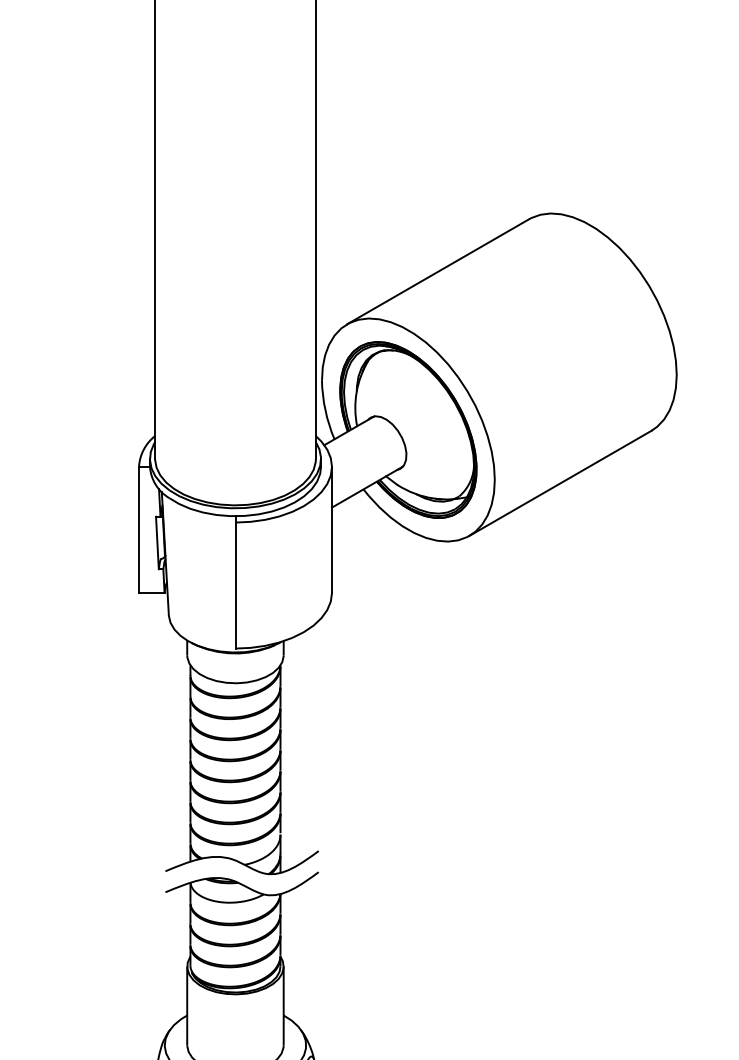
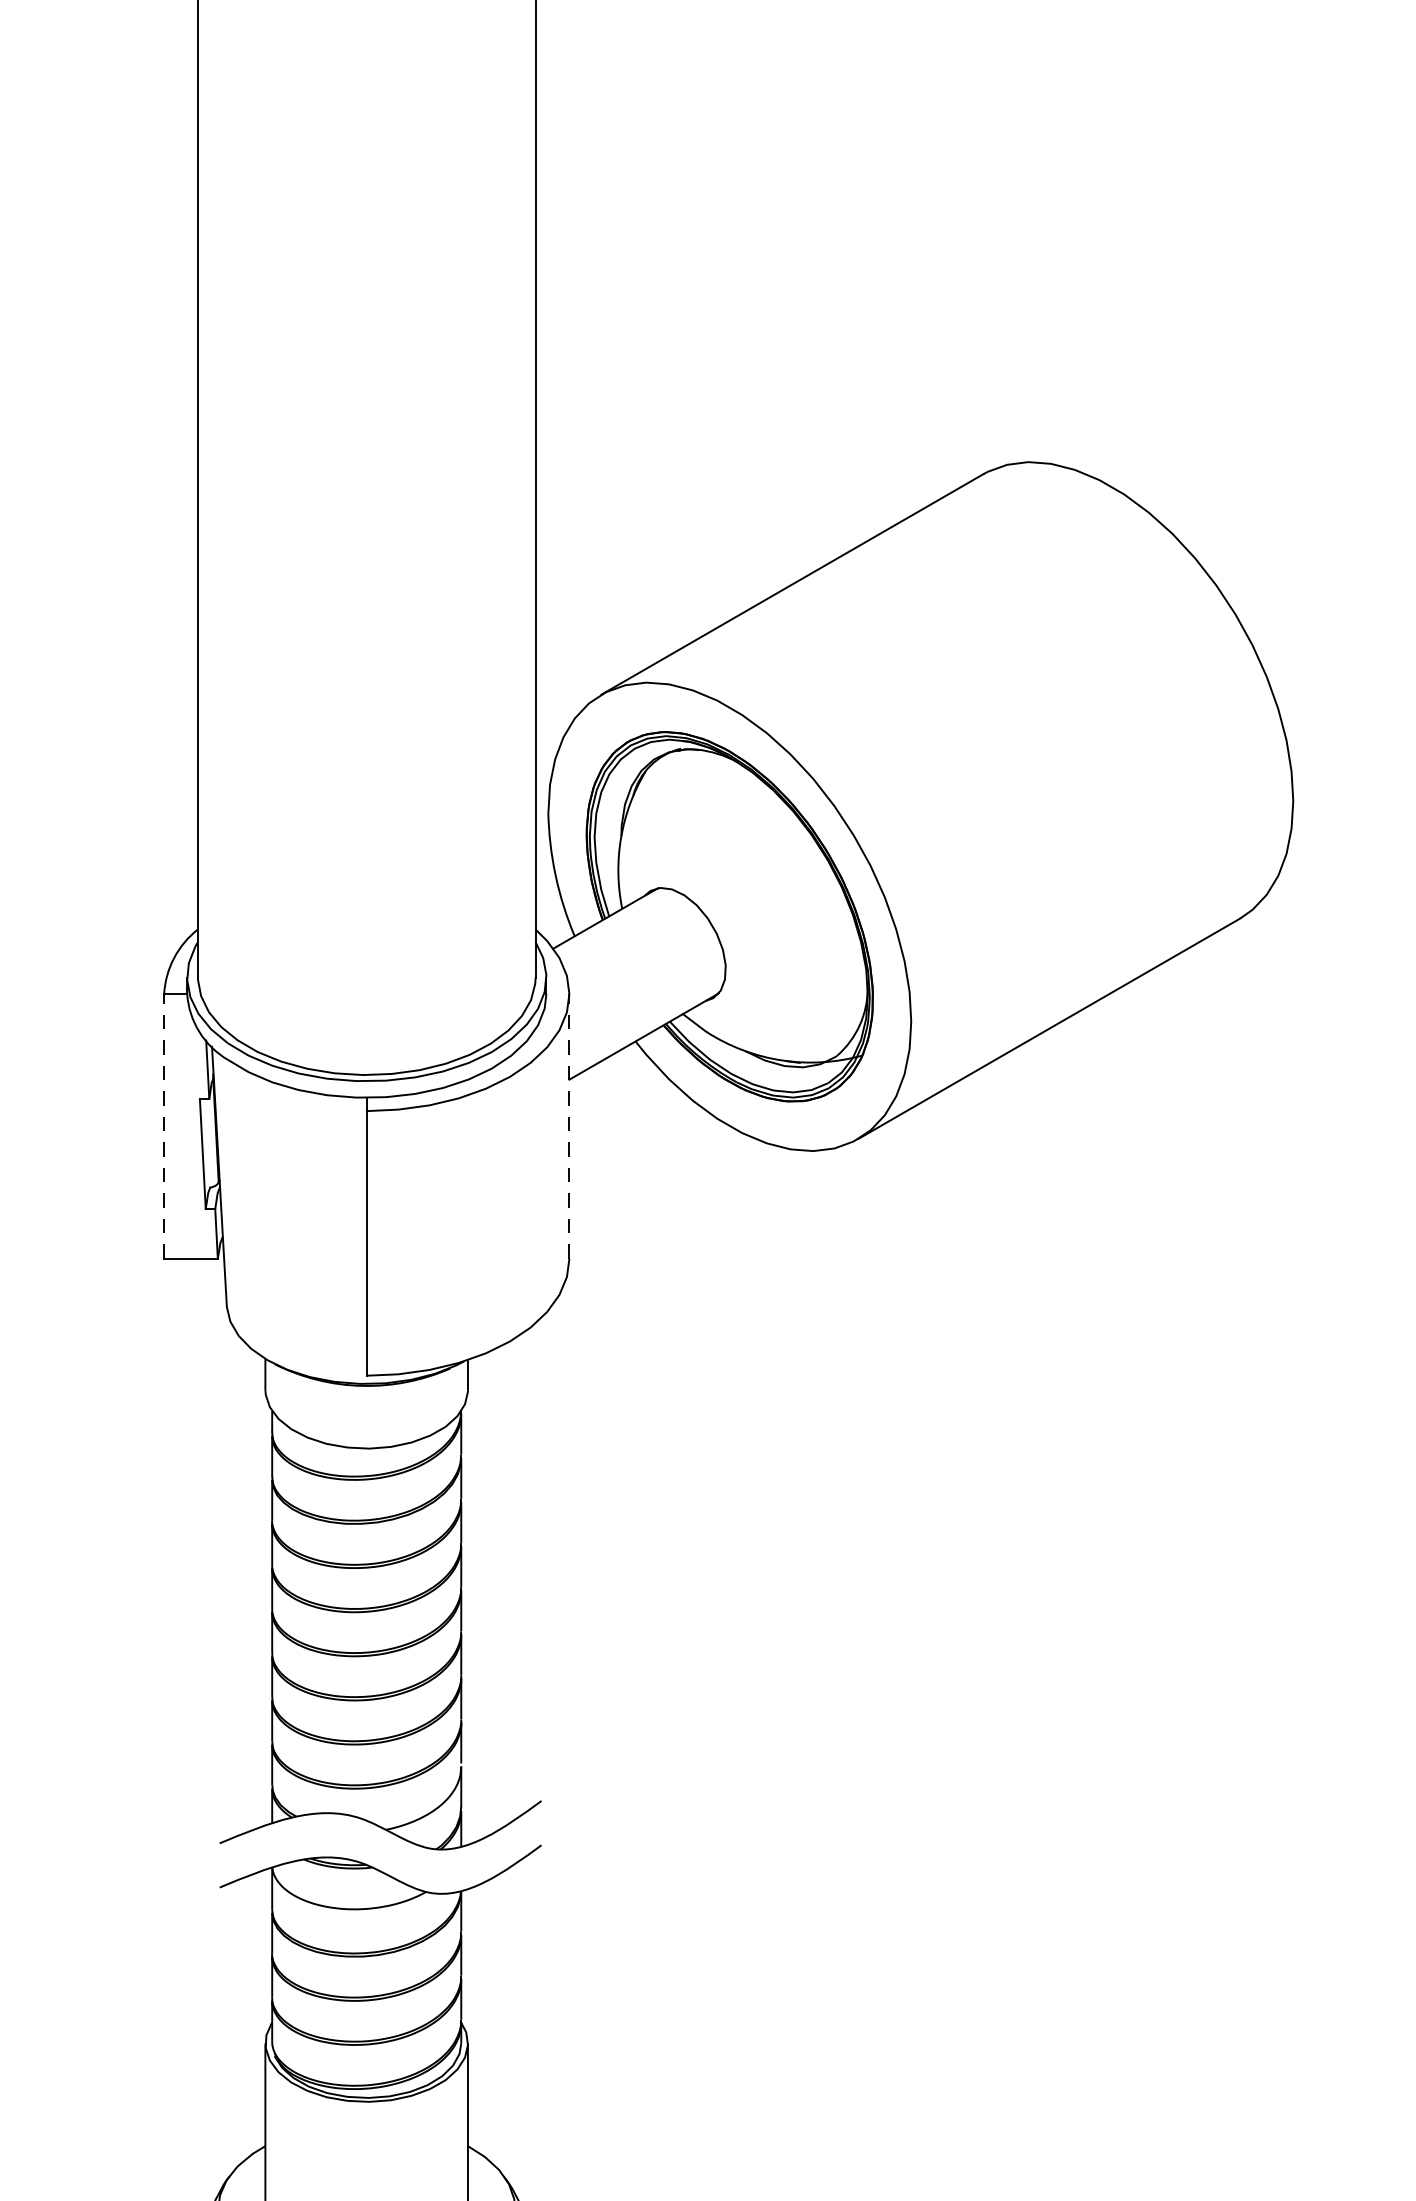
line: (139, 529) -> (165, 1125), solid -> dashed
line: (332, 529) -> (570, 1125), solid -> dashed

